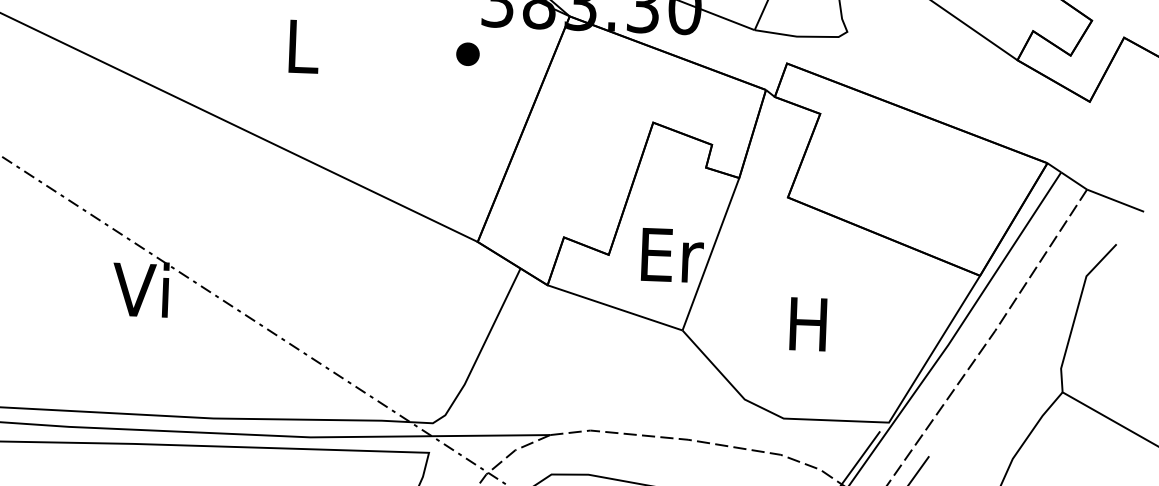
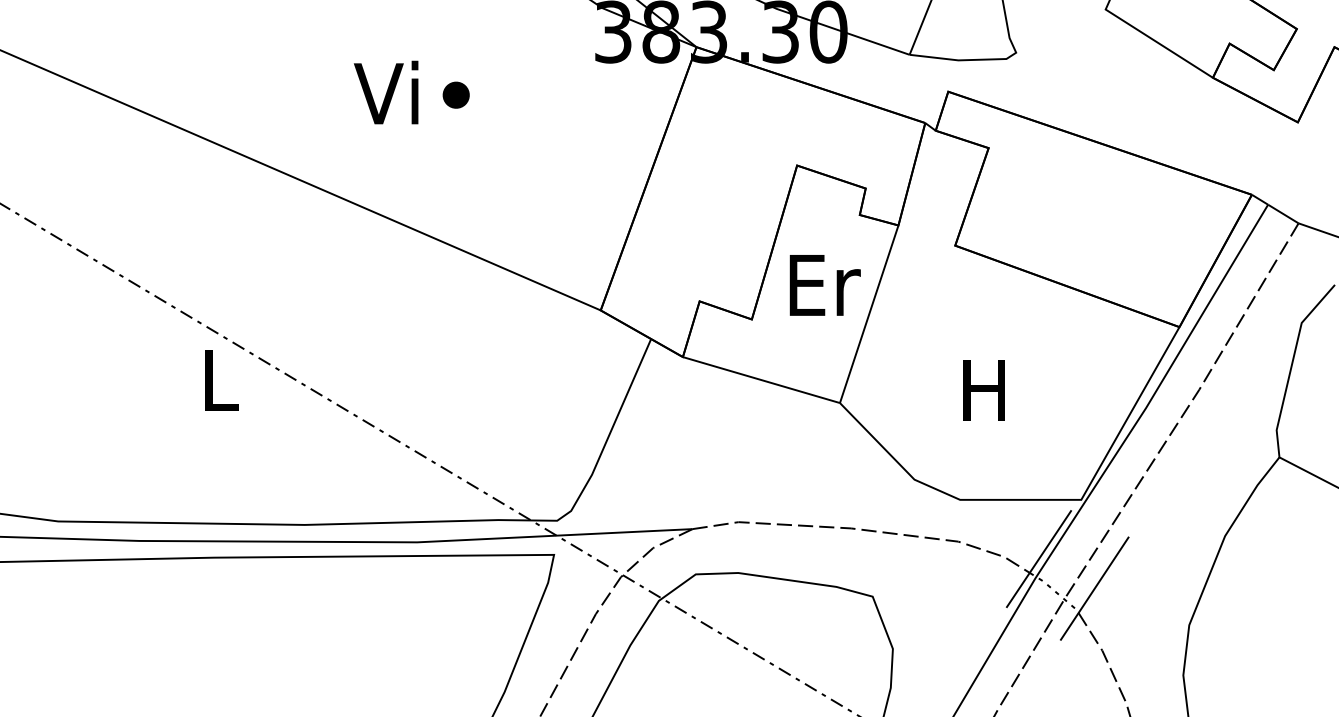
text: (297, 45) -> (385, 92), L -> Vi
part: (467, 53) -> (455, 94), moved
text: (671, 255) -> (824, 285), moved
text: (140, 289) -> (215, 379), Vi -> L

